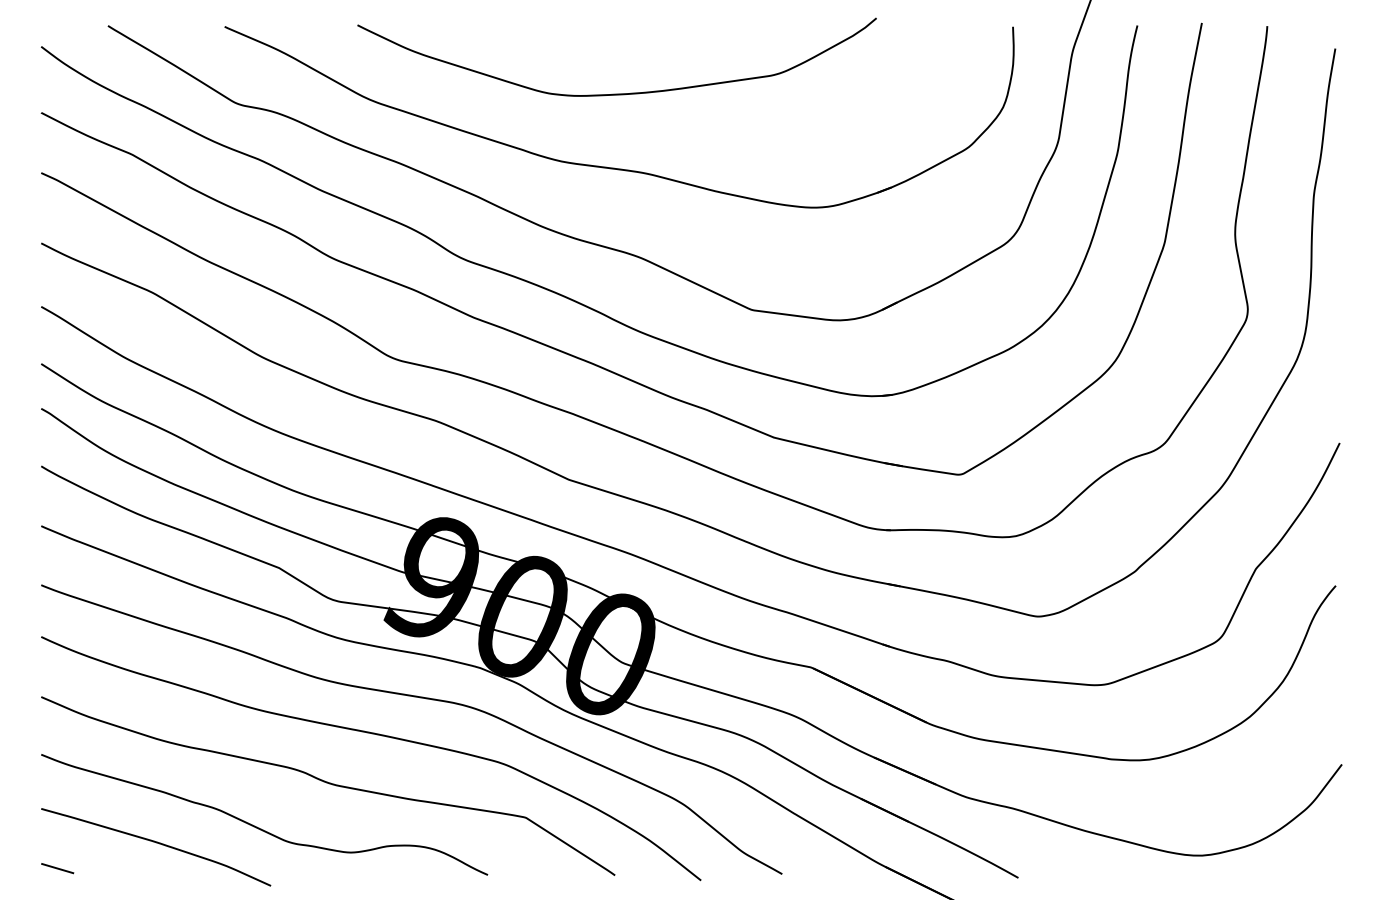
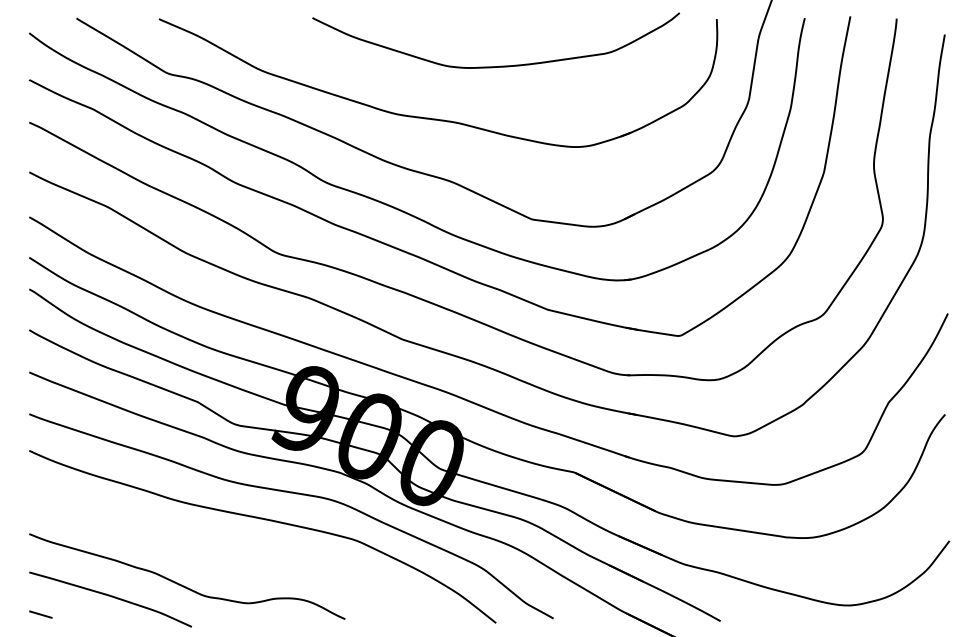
curve: (616, 93) -> (495, 66), moved
curve: (329, 784) -> (233, 555), removed

